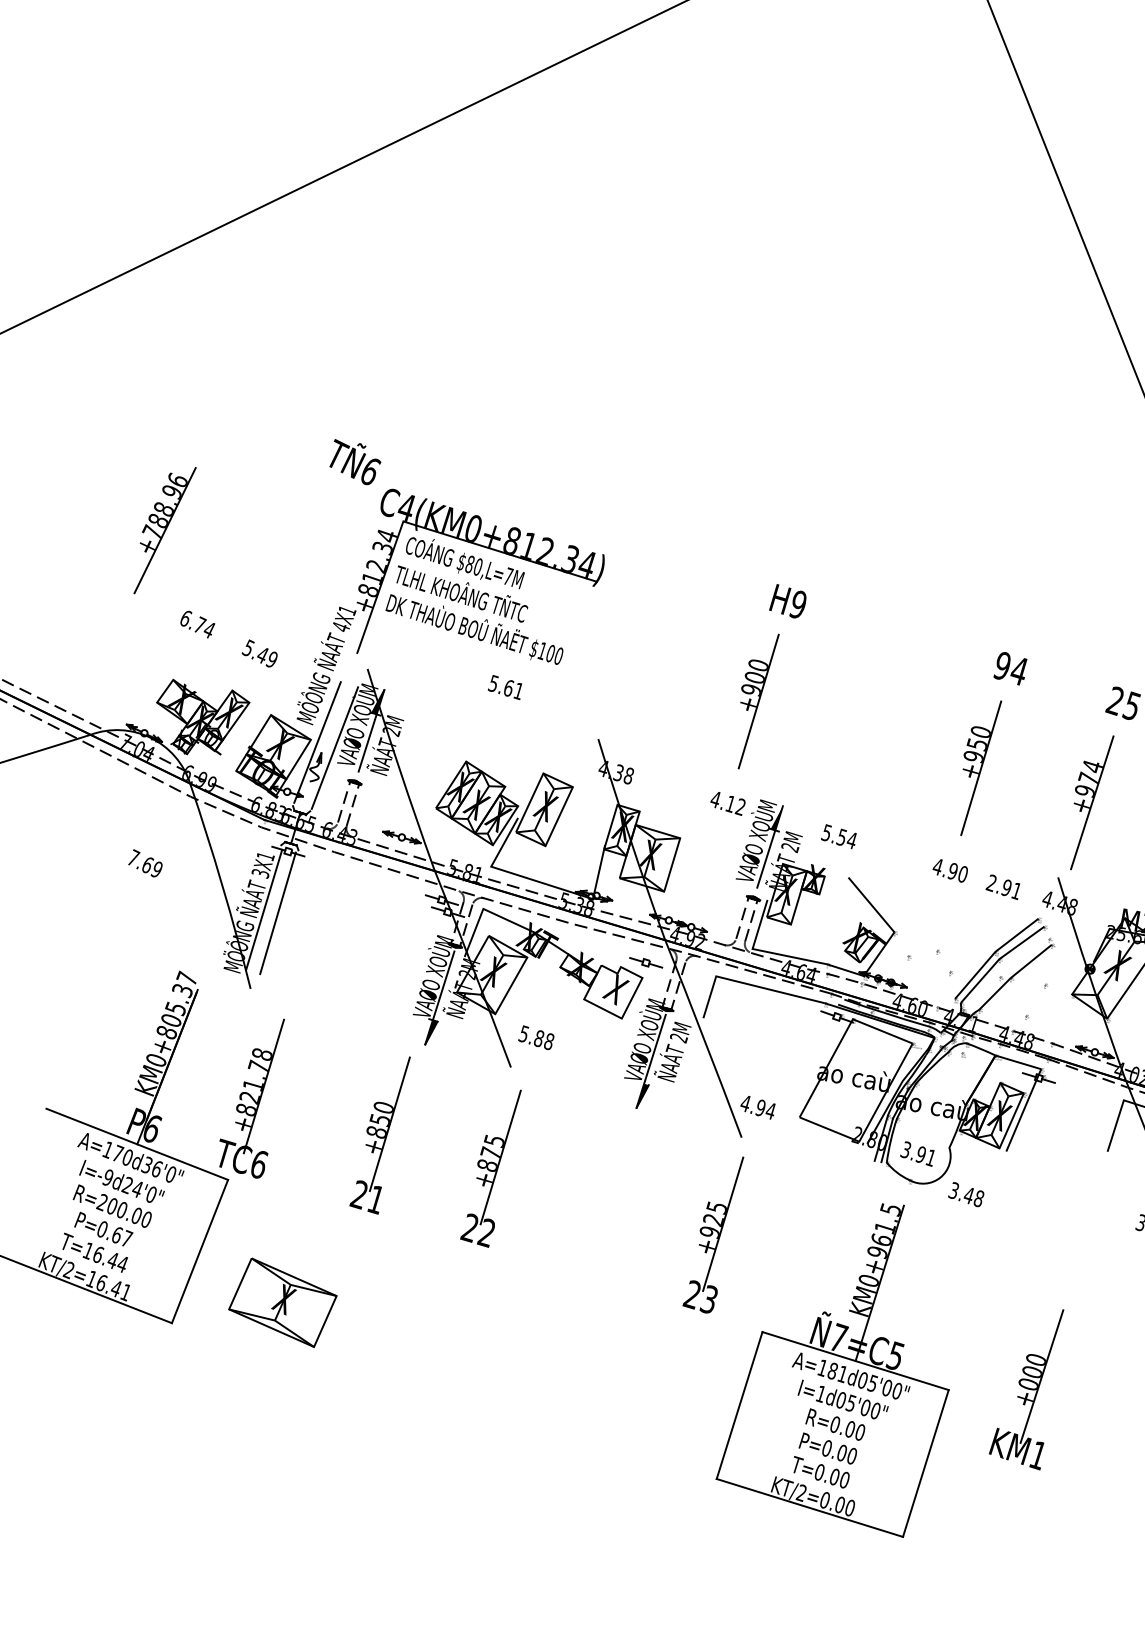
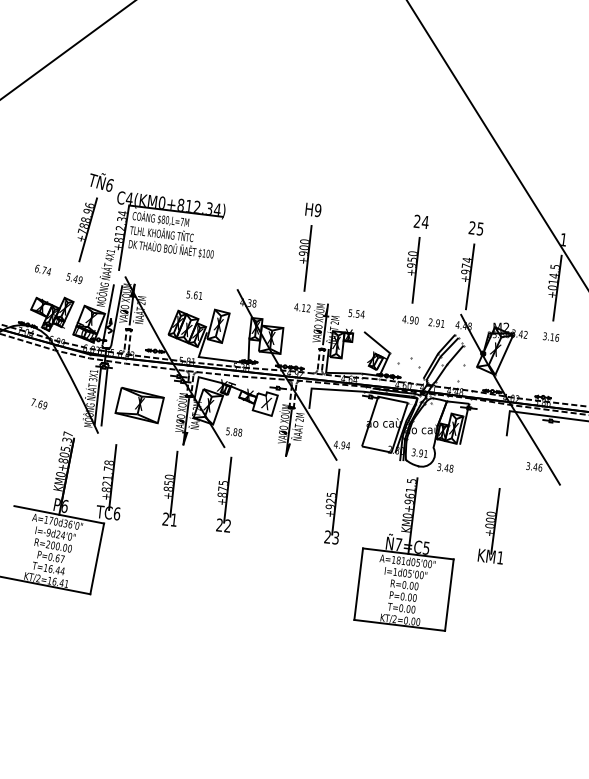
part: (163, 529) -> (87, 229), moved
text: (1000, 665) -> (416, 221), 94 -> 24
text: (504, 685) -> (193, 294), moved
text: (145, 862) -> (39, 403), moved
part: (282, 1302) -> (139, 405), moved
part: (1027, 1385) -> (489, 526), moved

